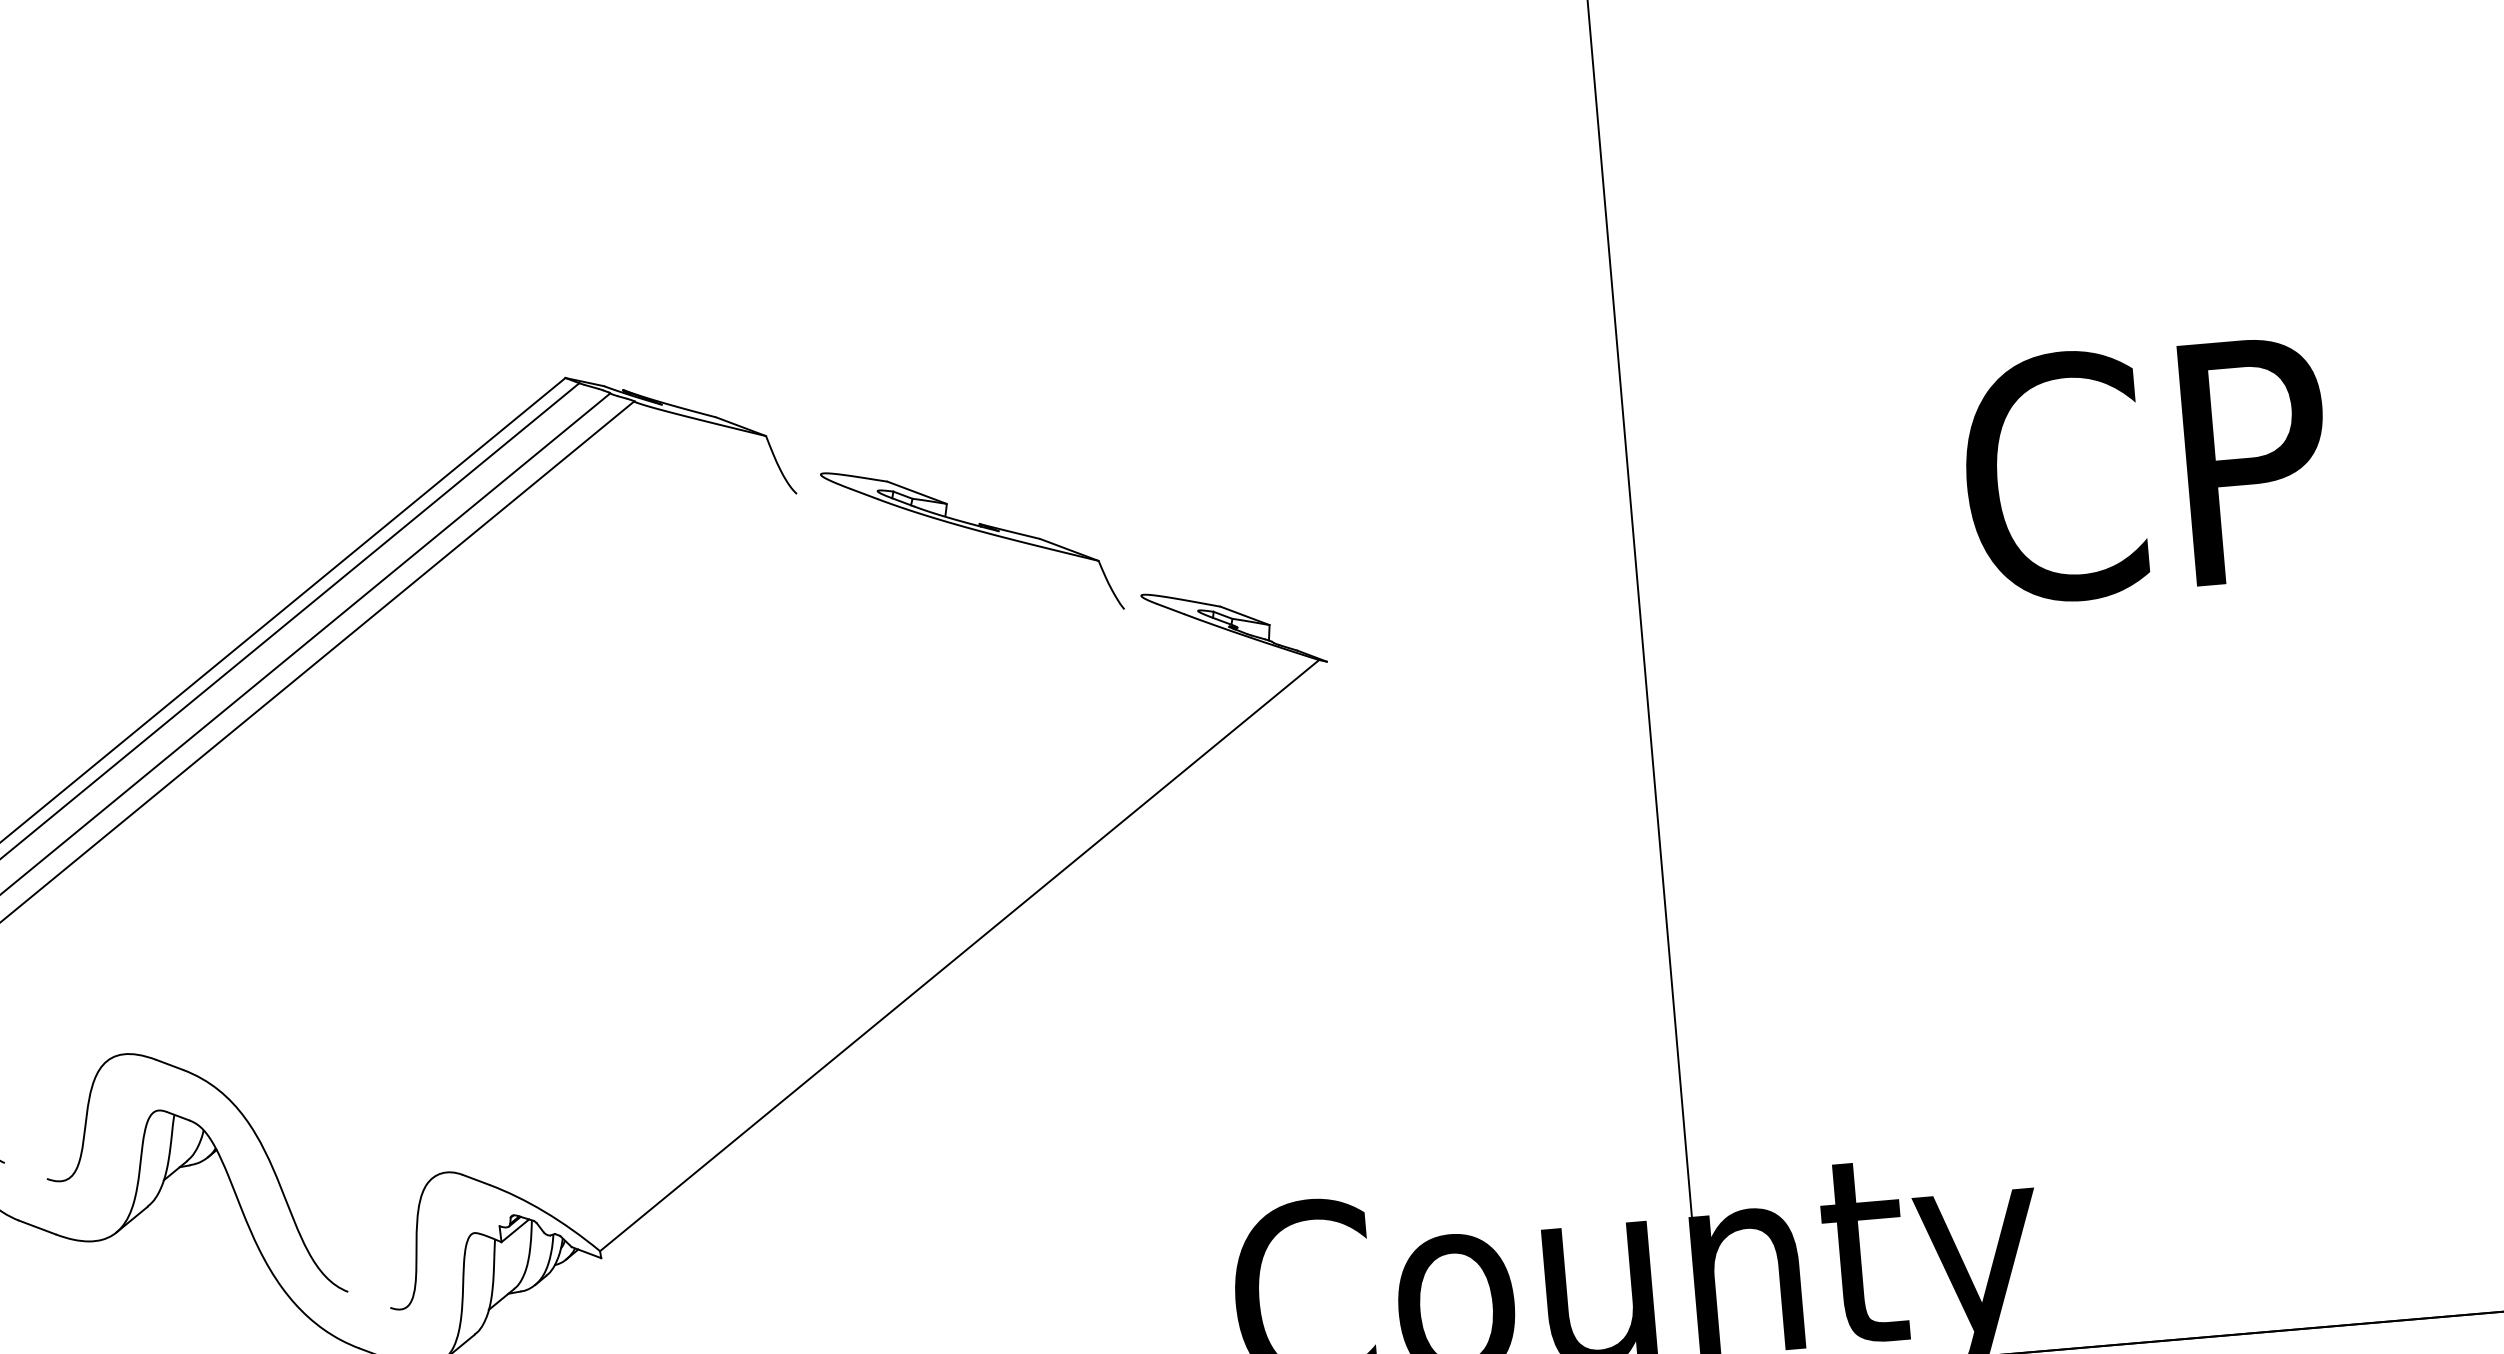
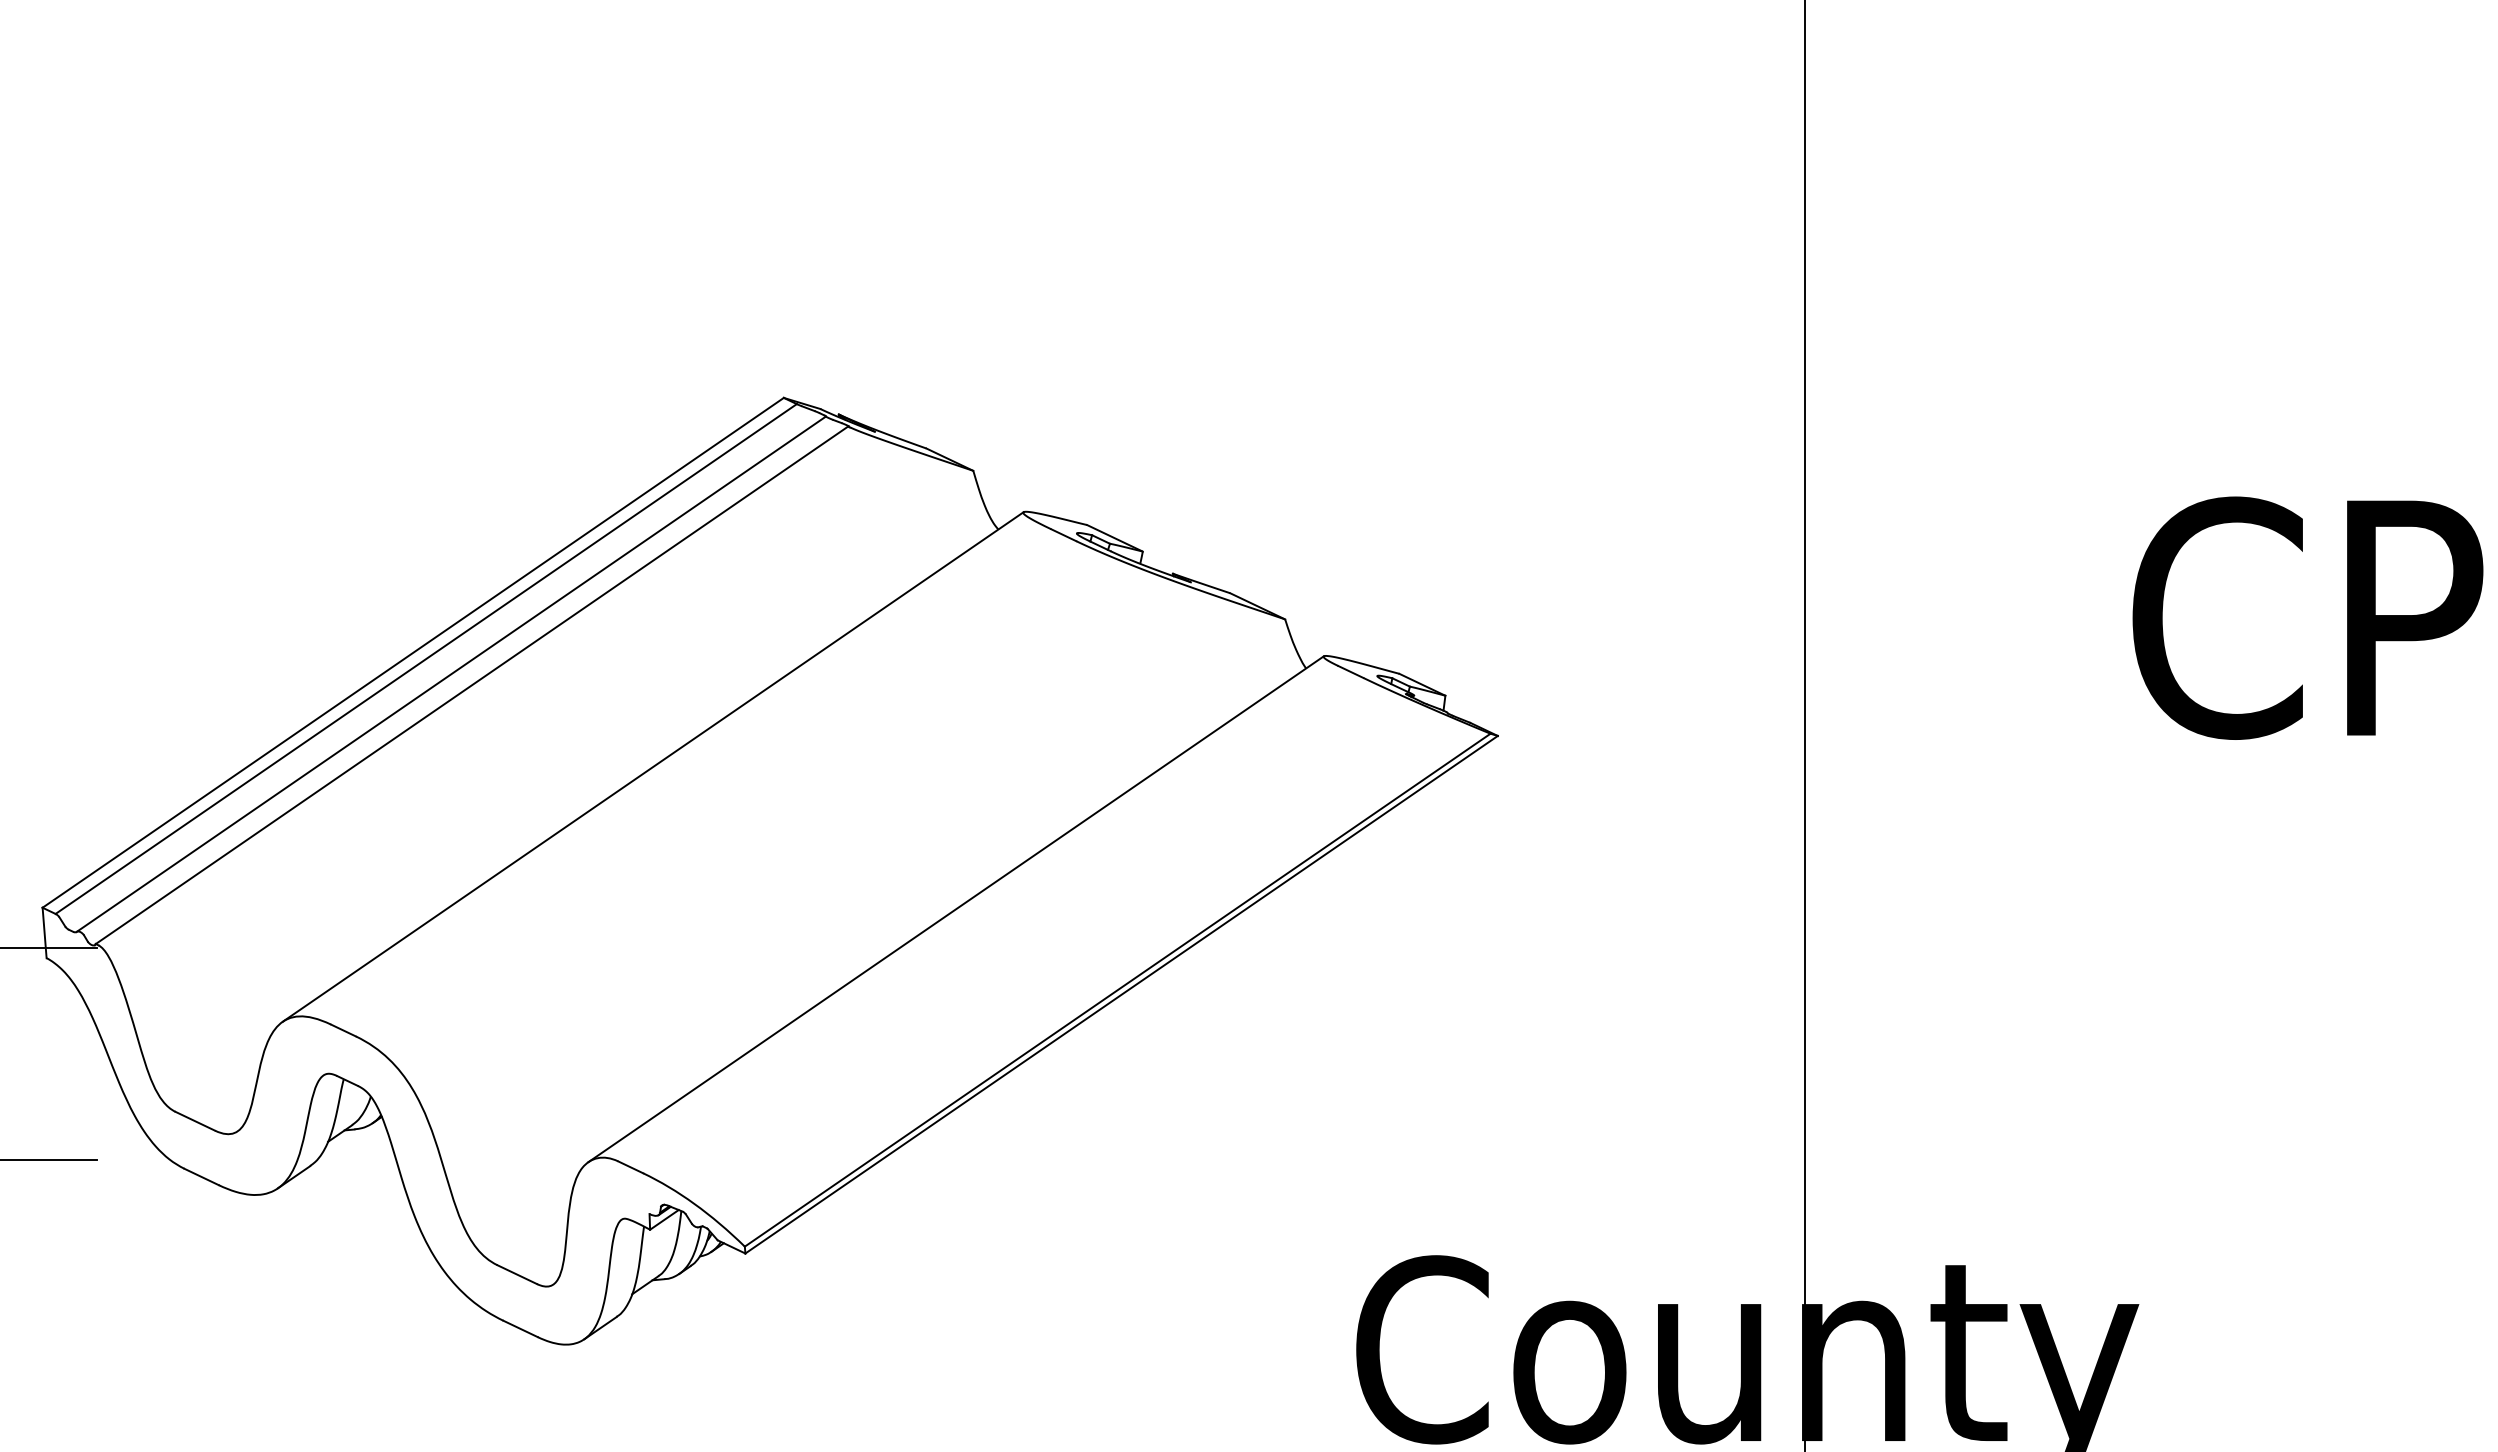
line: (463, 767) -> (652, 766), added
line: (786, 887) -> (955, 909), added
line: (963, 959) -> (1121, 994), added
line: (26, 1170) -> (195, 1120), added
line: (368, 1299) -> (516, 1274), added

